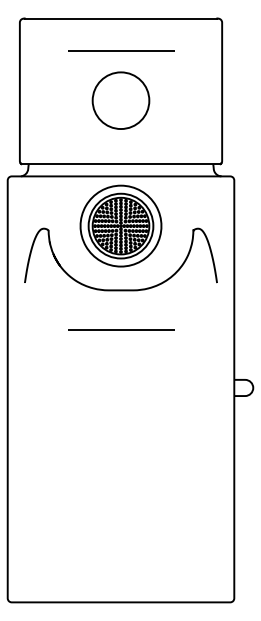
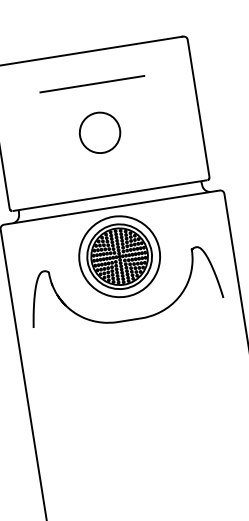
circle: (120, 100) -> (99, 132), size x0.71
line: (121, 329) -> (136, 358), removed

